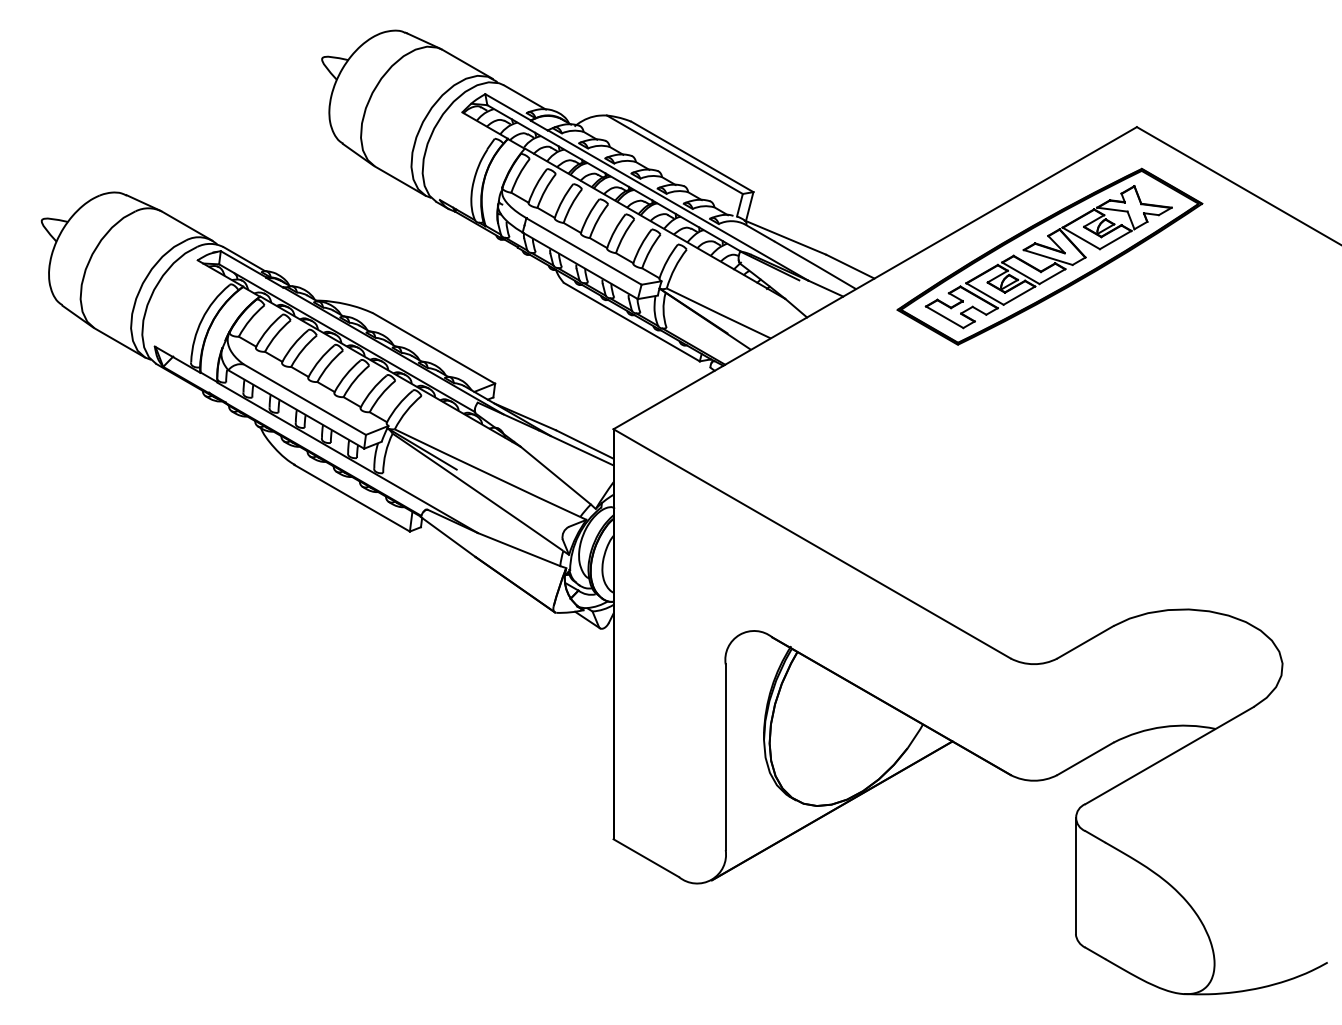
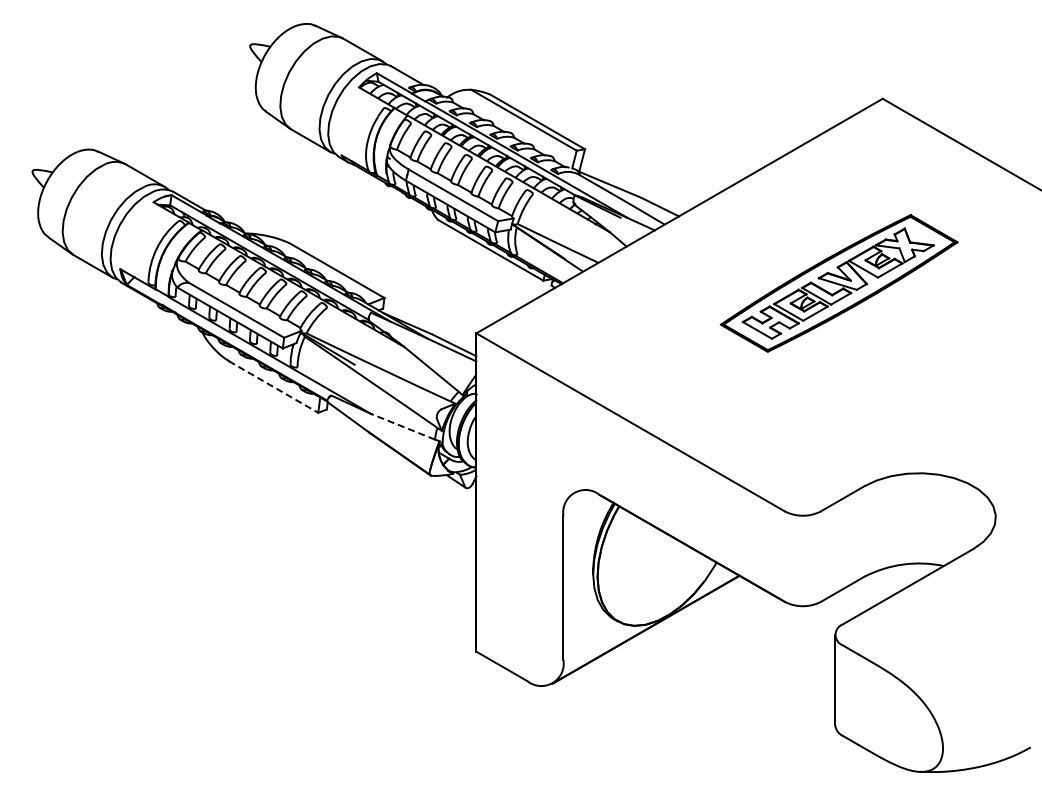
part: (1049, 256) -> (838, 283), moved
line: (352, 498) -> (273, 387), solid -> dashed
line: (518, 549) -> (402, 426), solid -> dashed

